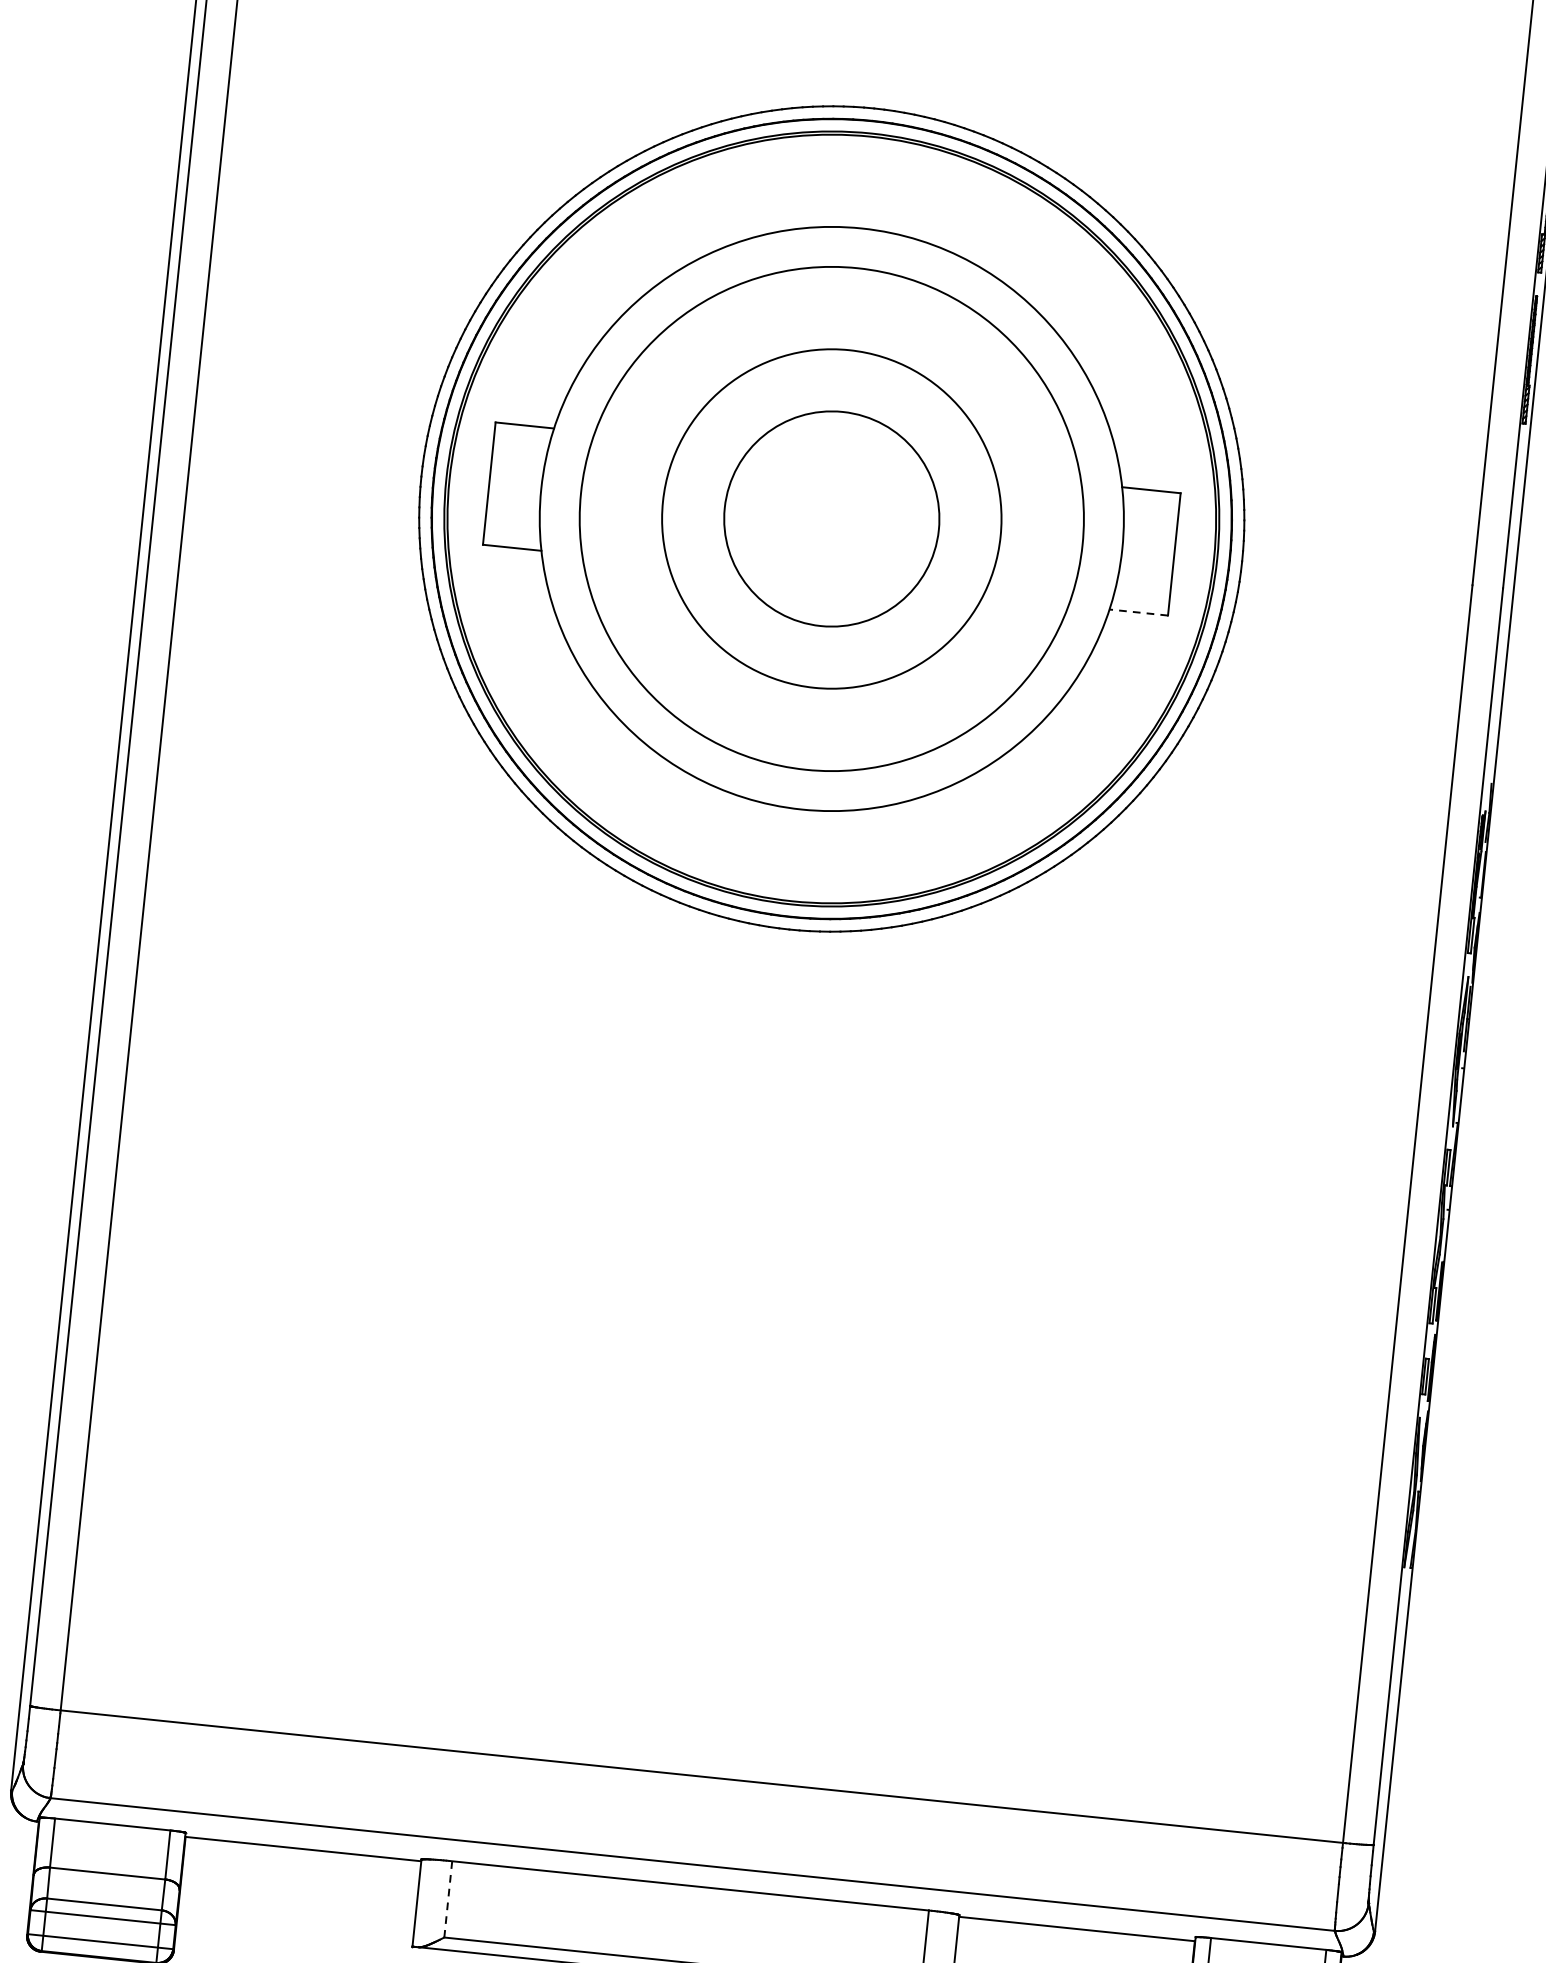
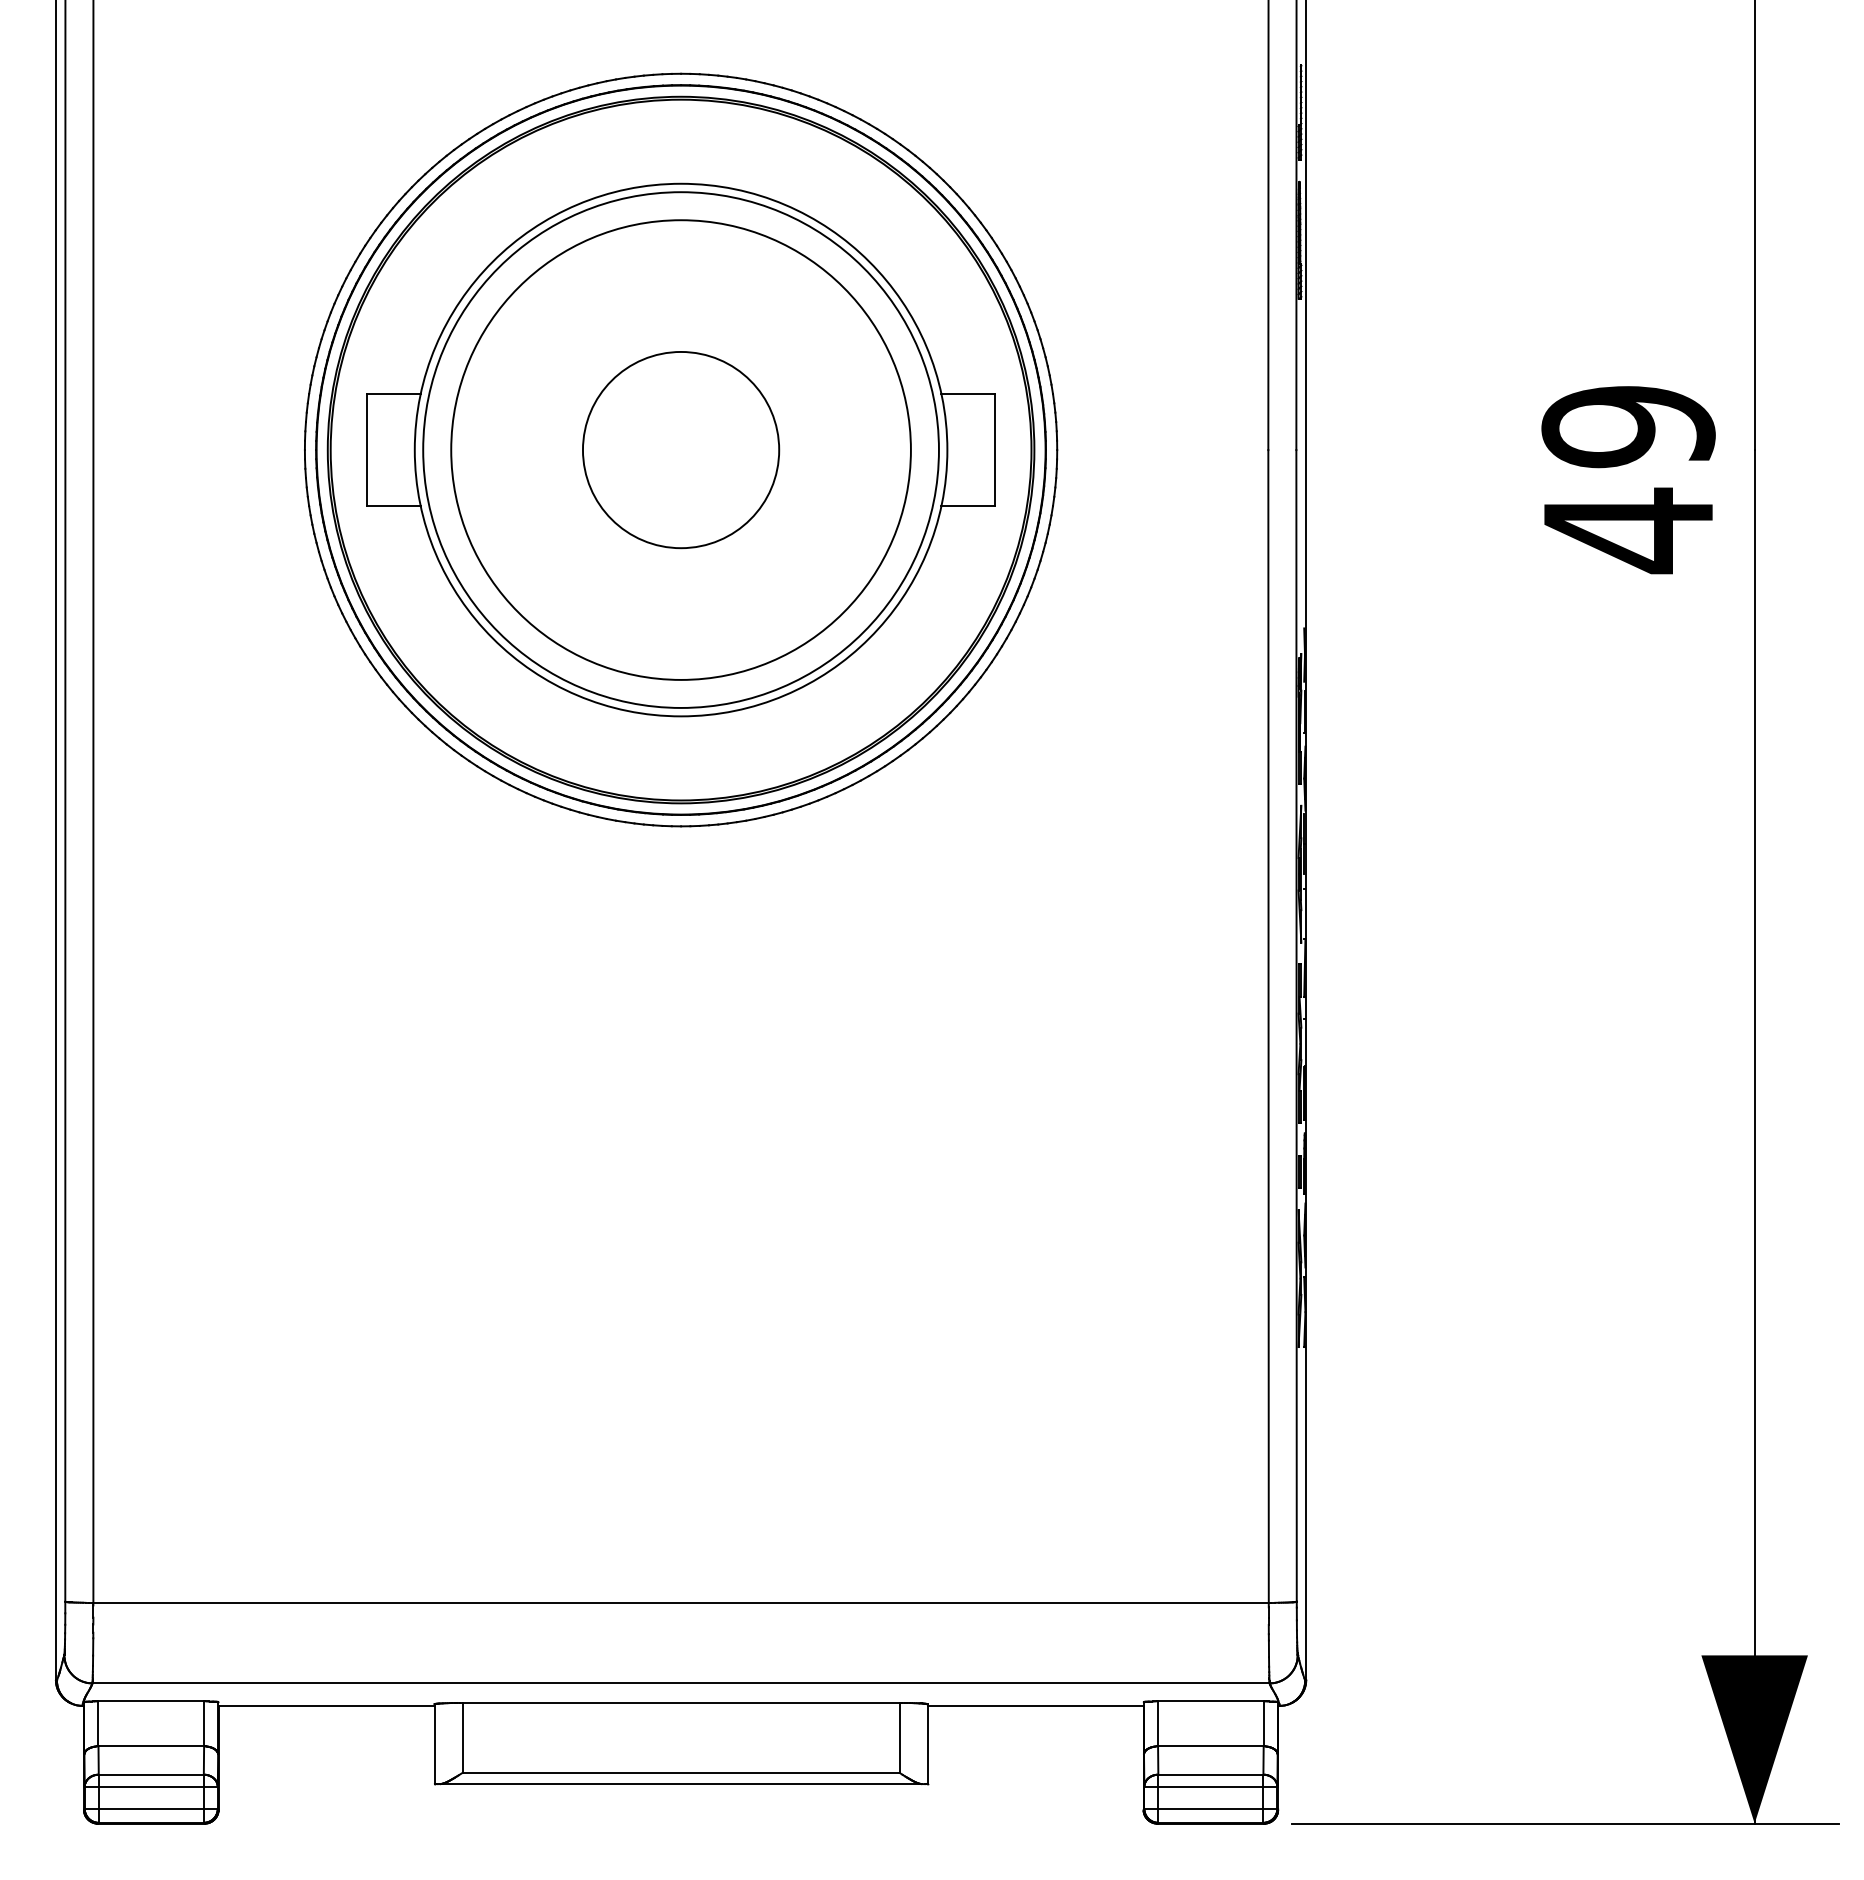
circle: (831, 518) -> (680, 449), size x1.67
line: (1139, 612) -> (968, 506), dashed -> solid
line: (448, 1898) -> (462, 1737), dashed -> solid

